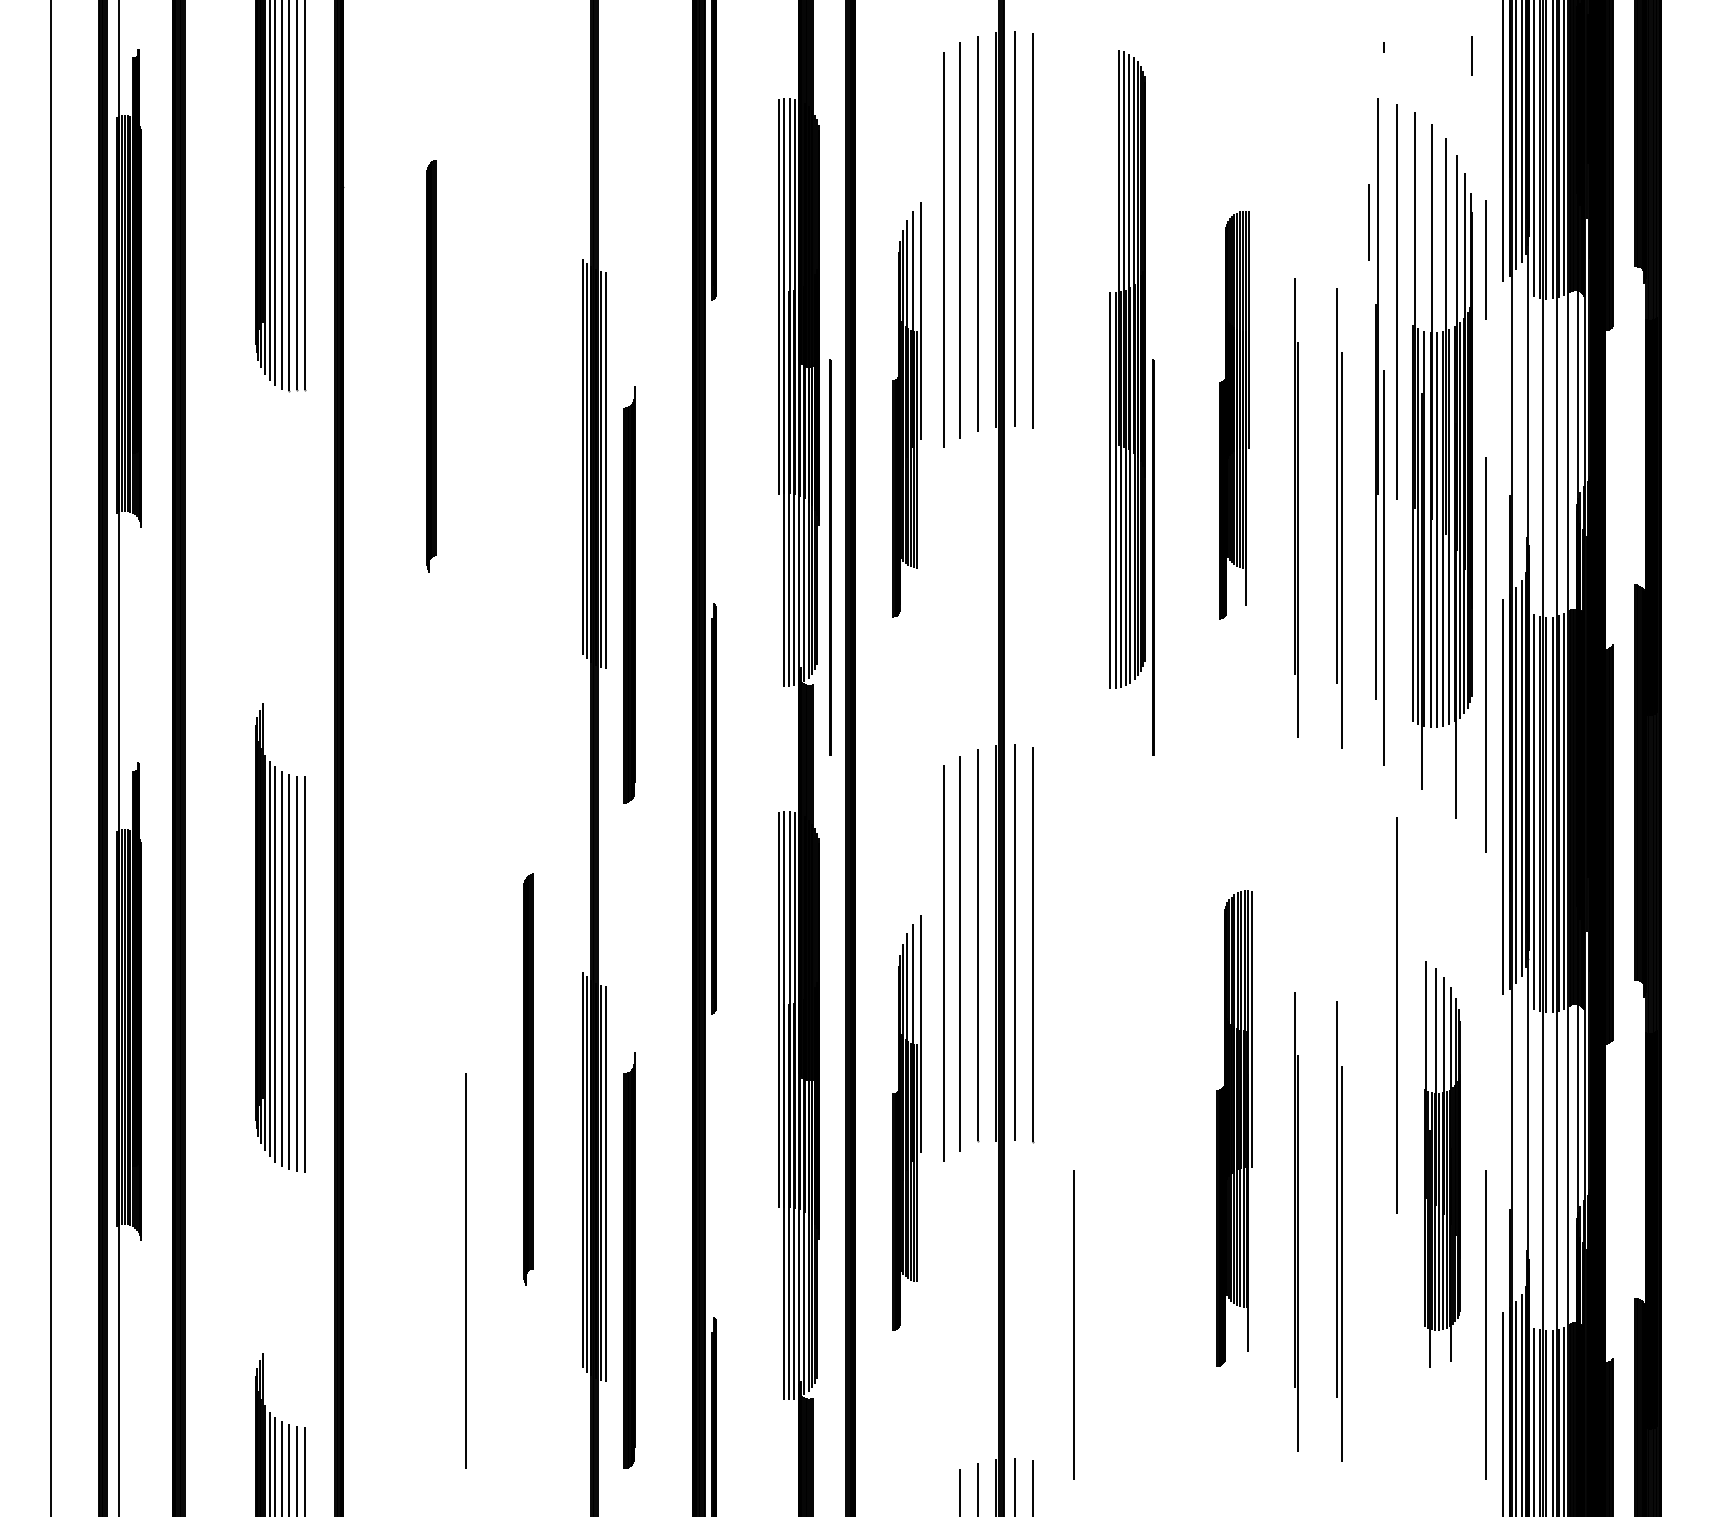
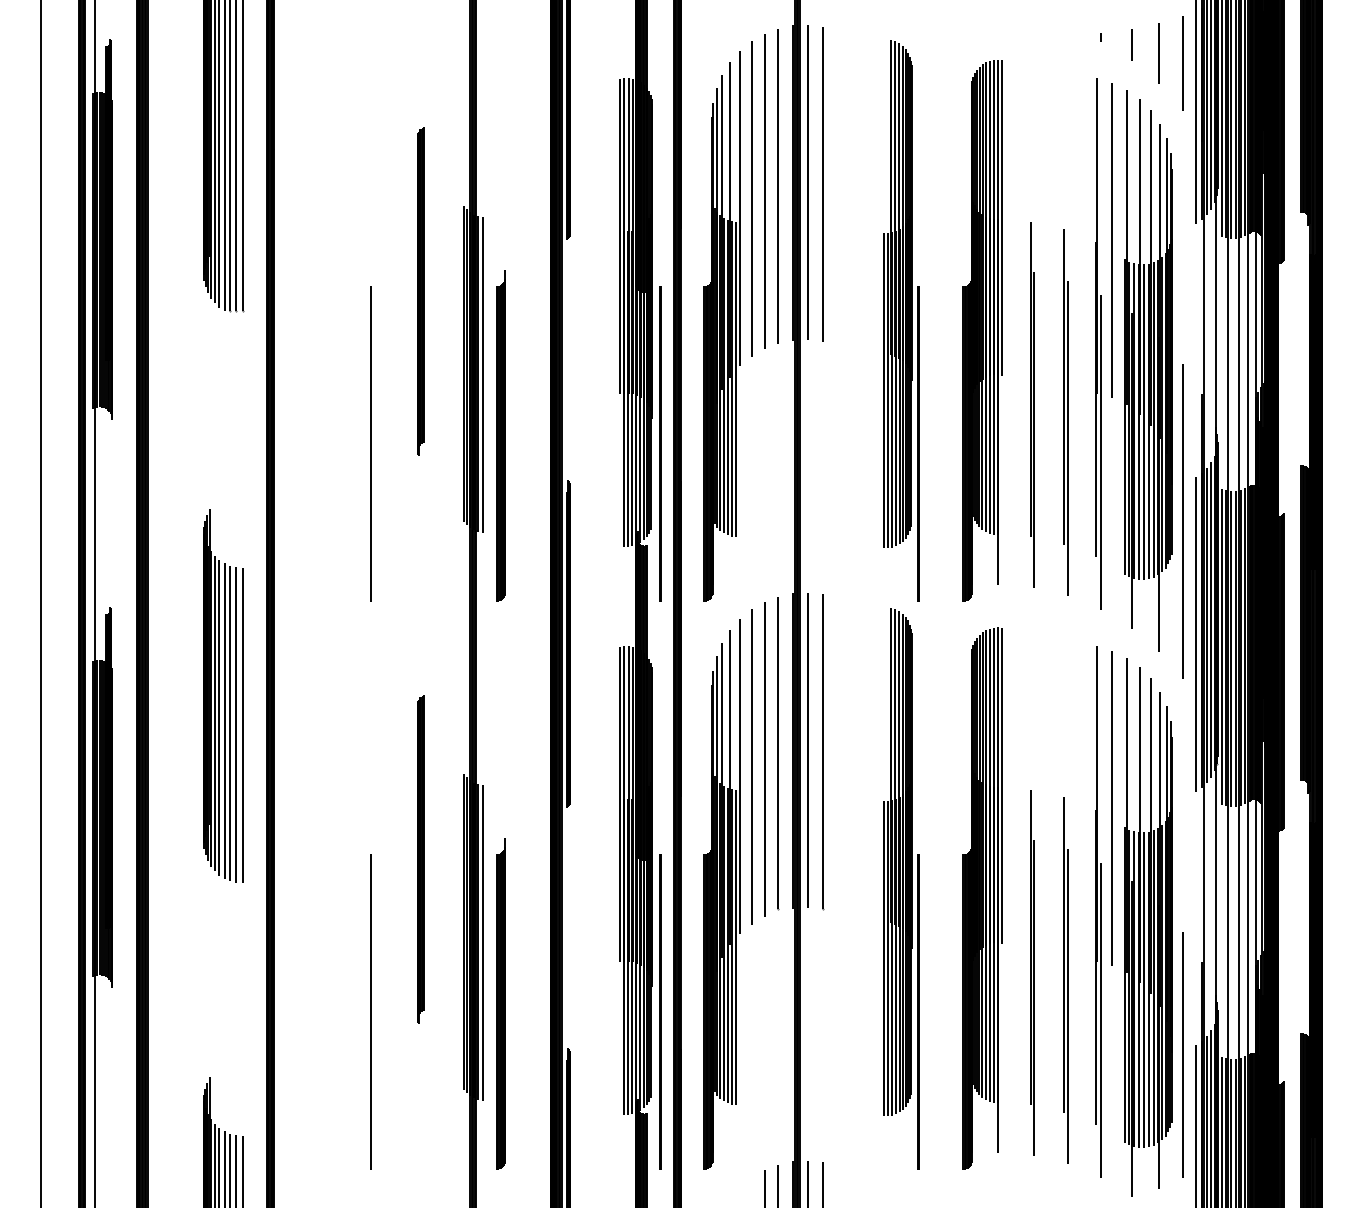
line: (1471, 55) -> (1131, 44), moved
line: (1368, 222) -> (1158, 53), moved
line: (1485, 259) -> (1182, 63), moved
part: (431, 366) -> (420, 291), moved
part: (906, 409) -> (721, 326), size x1.67
part: (1234, 414) -> (982, 330), size x1.67
line: (465, 557) -> (370, 444), added
part: (629, 594) -> (501, 435), moved
part: (280, 937) -> (223, 696), moved
part: (1131, 1115) -> (900, 888), added
part: (906, 1122) -> (721, 893), size x1.67
part: (1234, 1128) -> (982, 898), size x1.43
part: (1379, 1145) -> (1098, 912), added
part: (1442, 1164) -> (1148, 927), size x1.67
line: (830, 1270) -> (661, 1011), added
line: (1073, 1324) -> (854, 1054), removed

